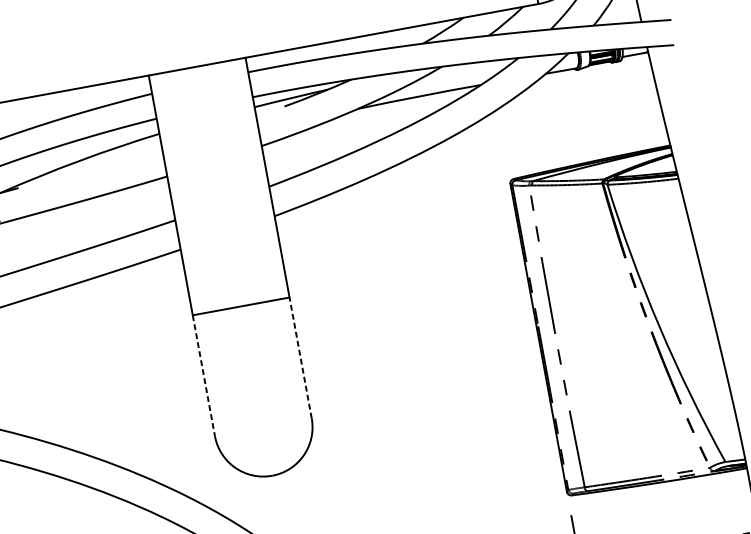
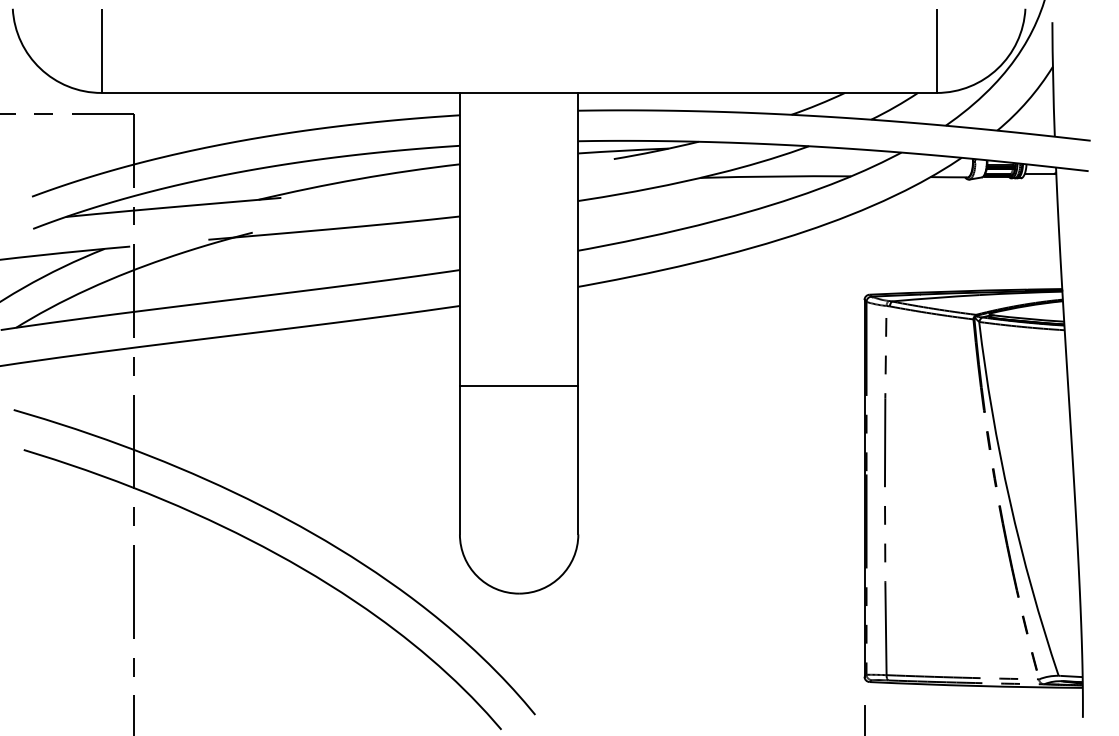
line: (300, 357) -> (578, 459), dashed -> solid
line: (203, 375) -> (459, 460), dashed -> solid

